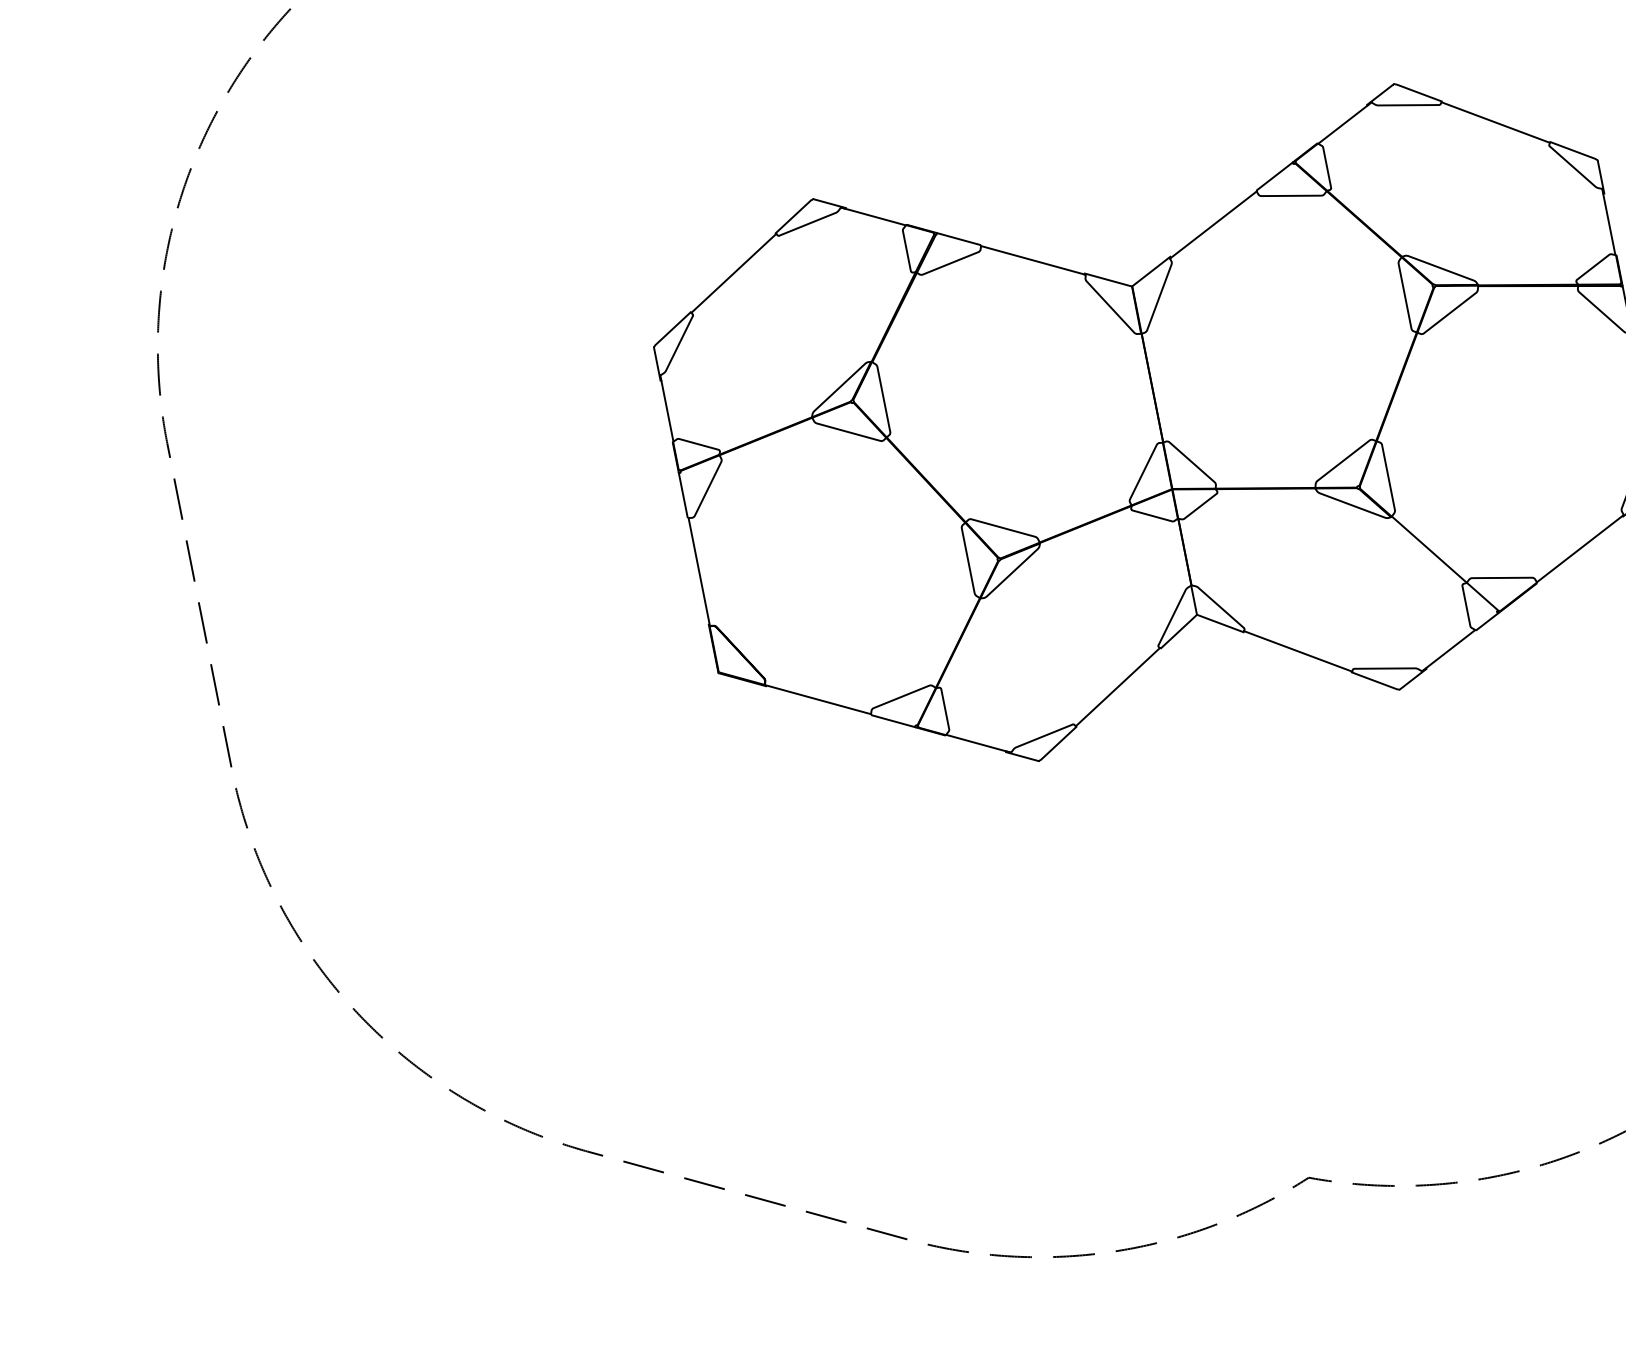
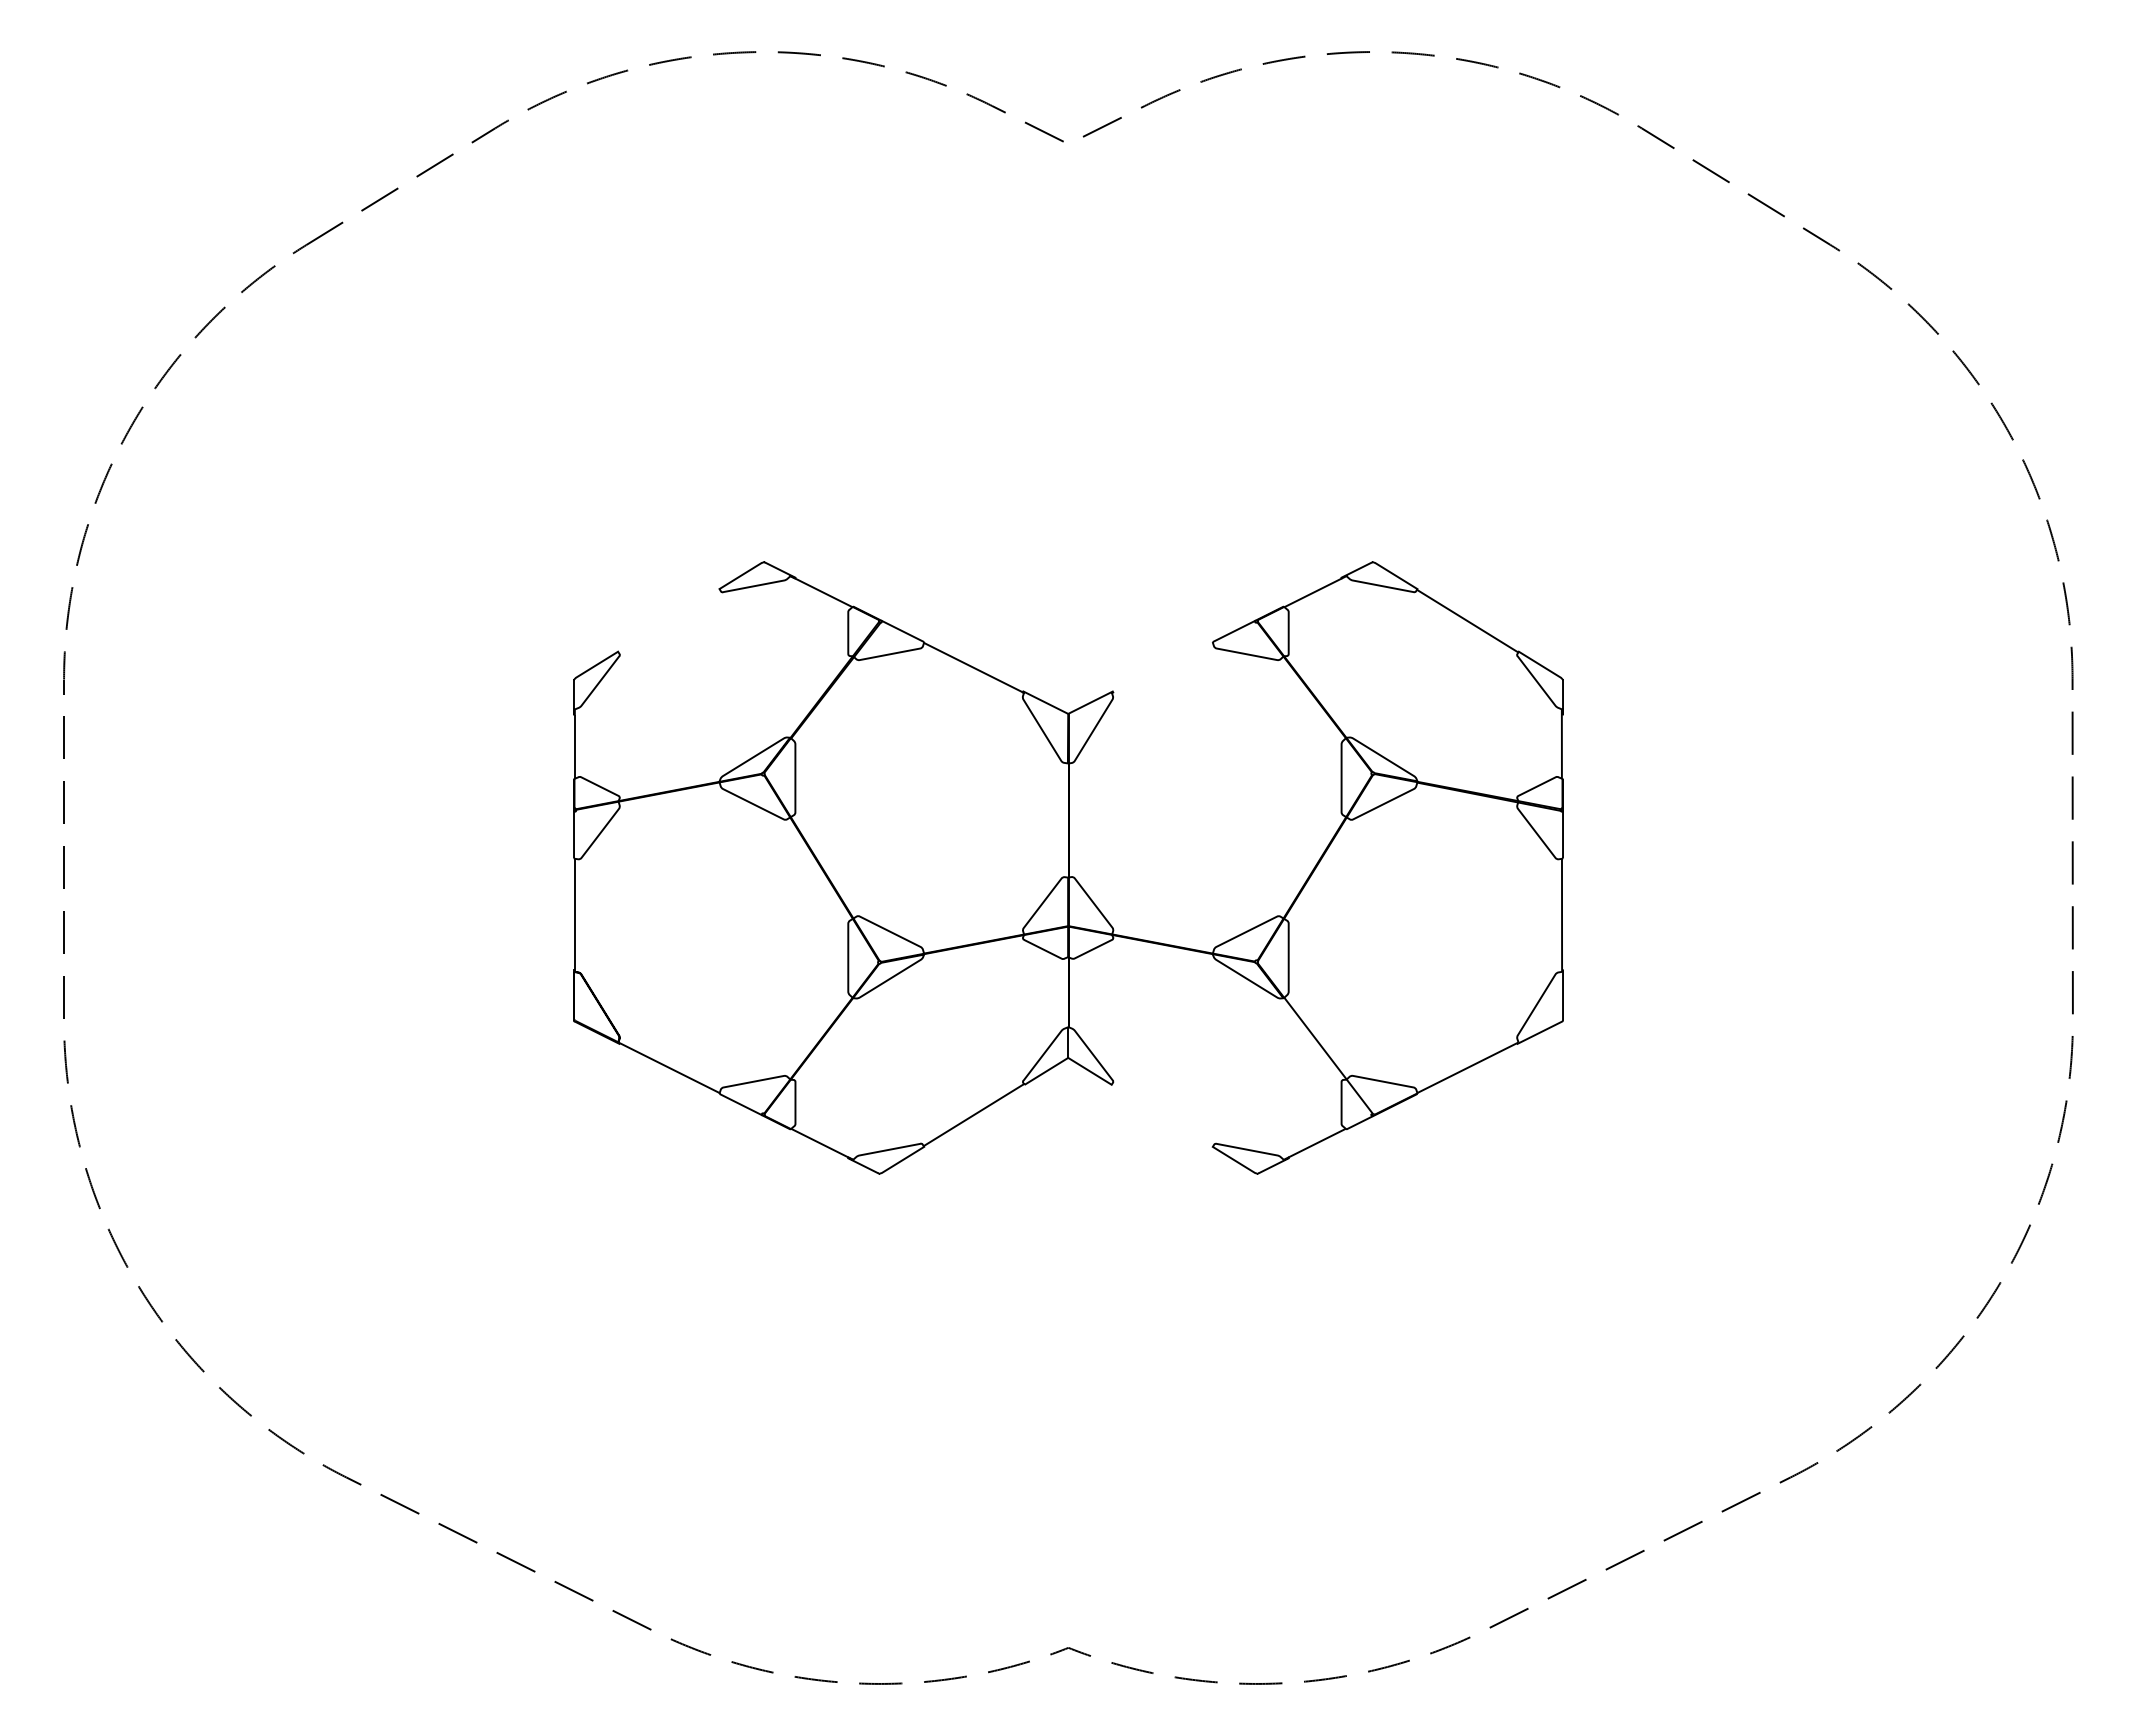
line: (1213, 224) -> (1162, 667), removed
line: (733, 272) -> (669, 620), removed
line: (1297, 650) -> (1162, 1114), removed

